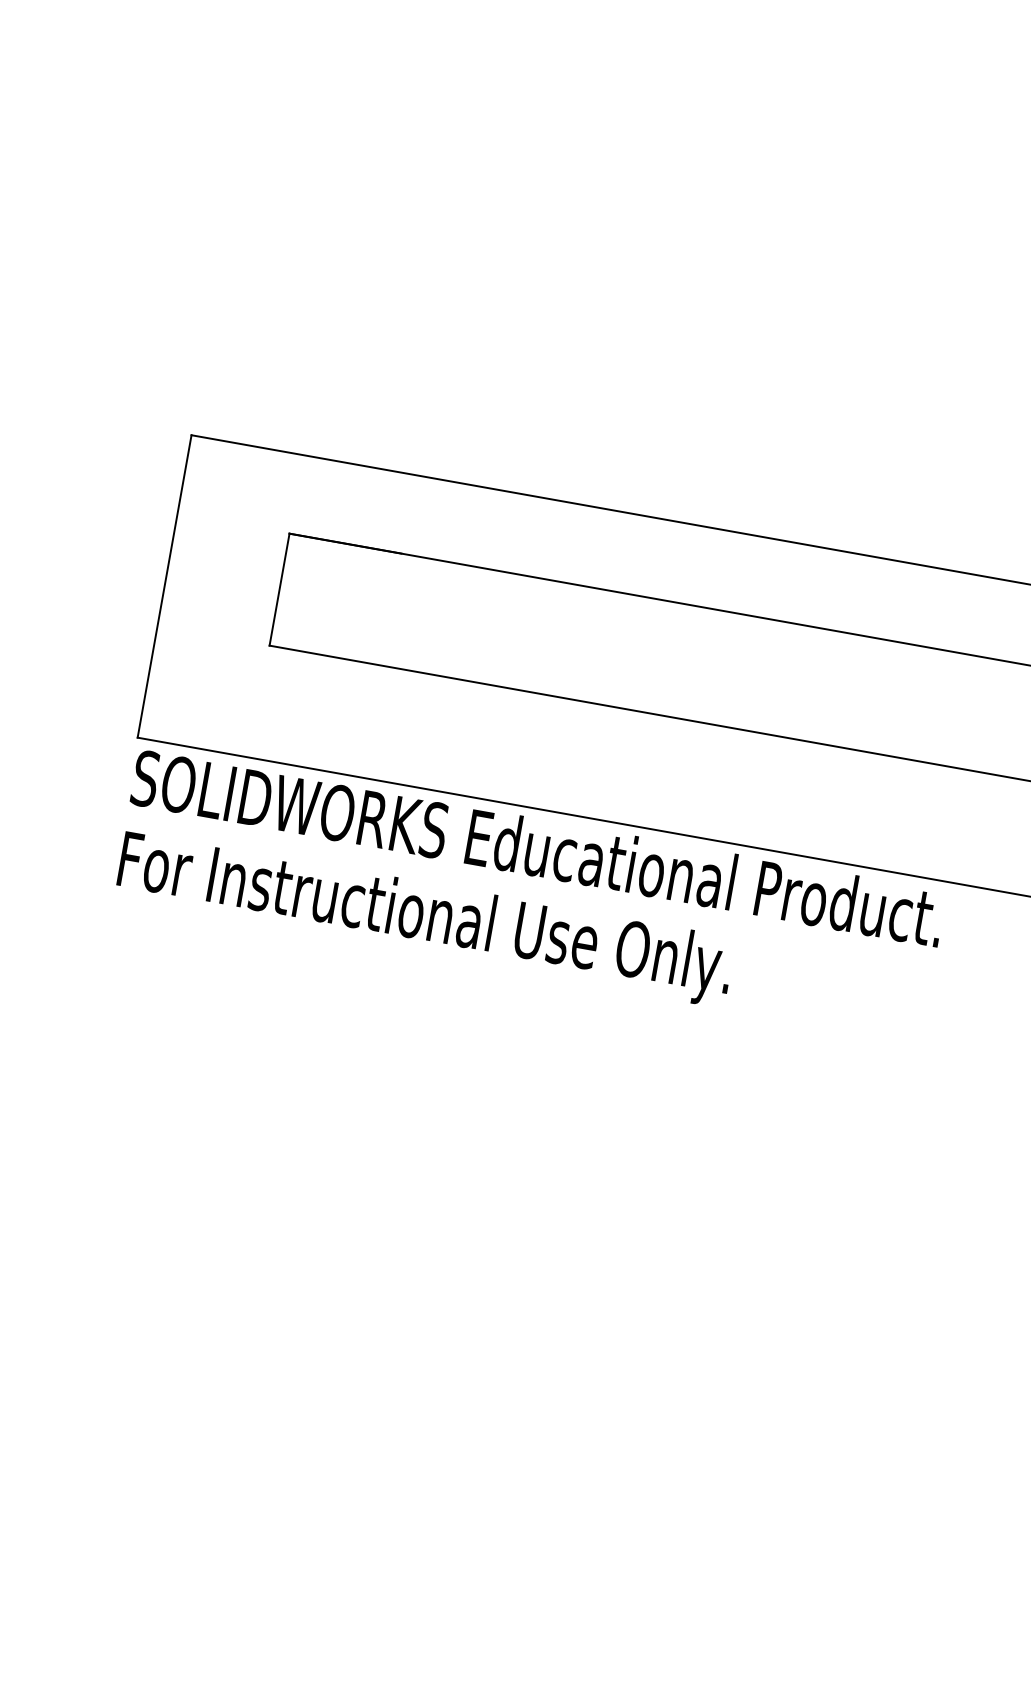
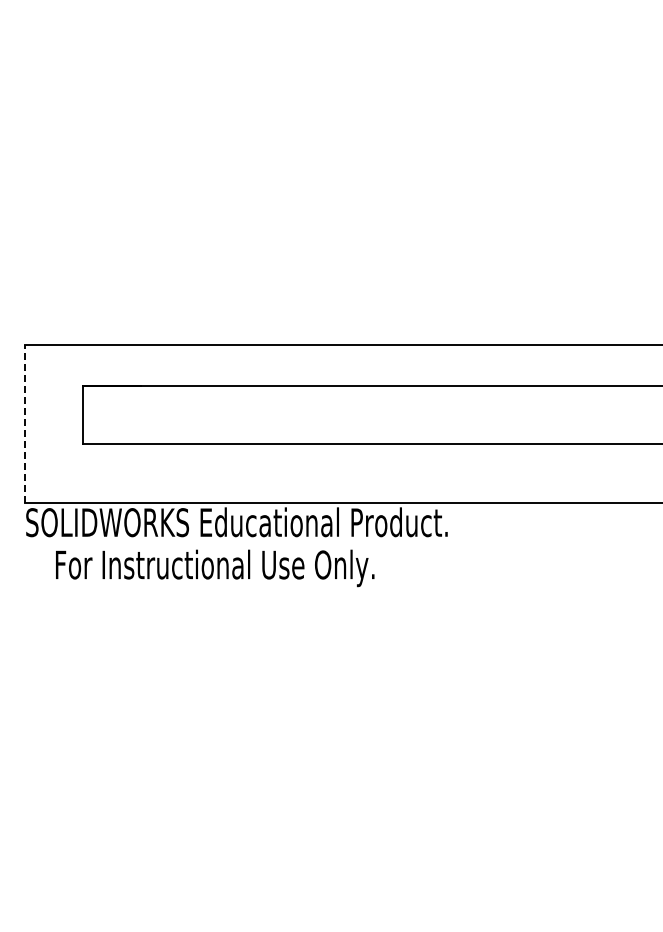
line: (164, 586) -> (24, 423), solid -> dashed
text: (425, 919) -> (215, 568), moved

